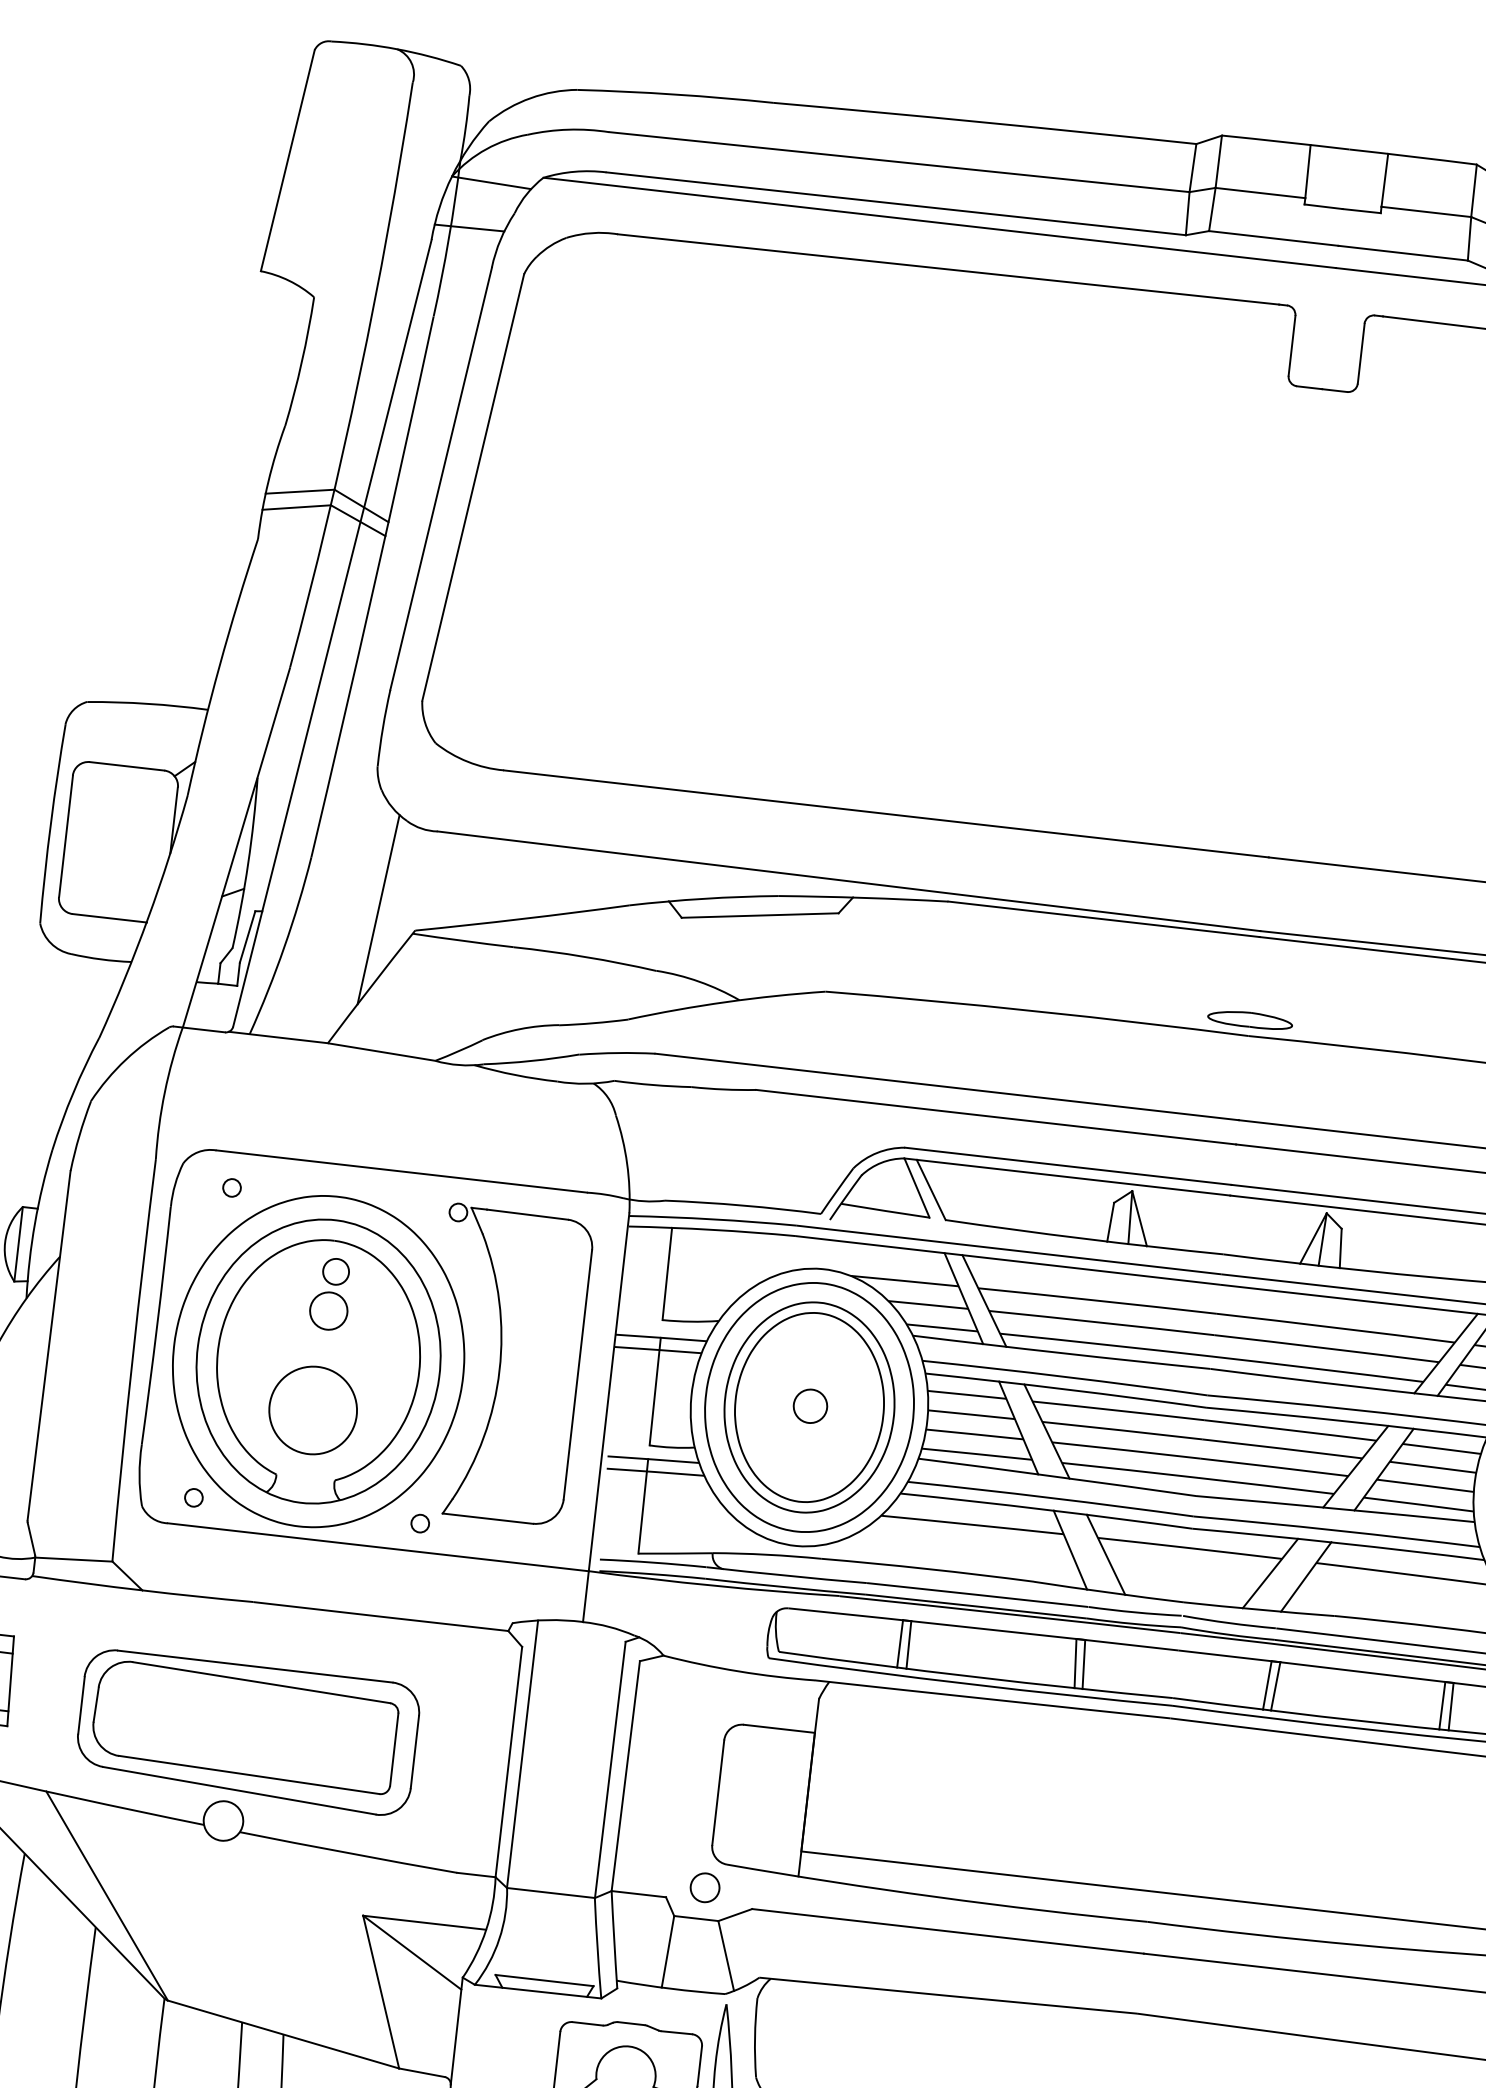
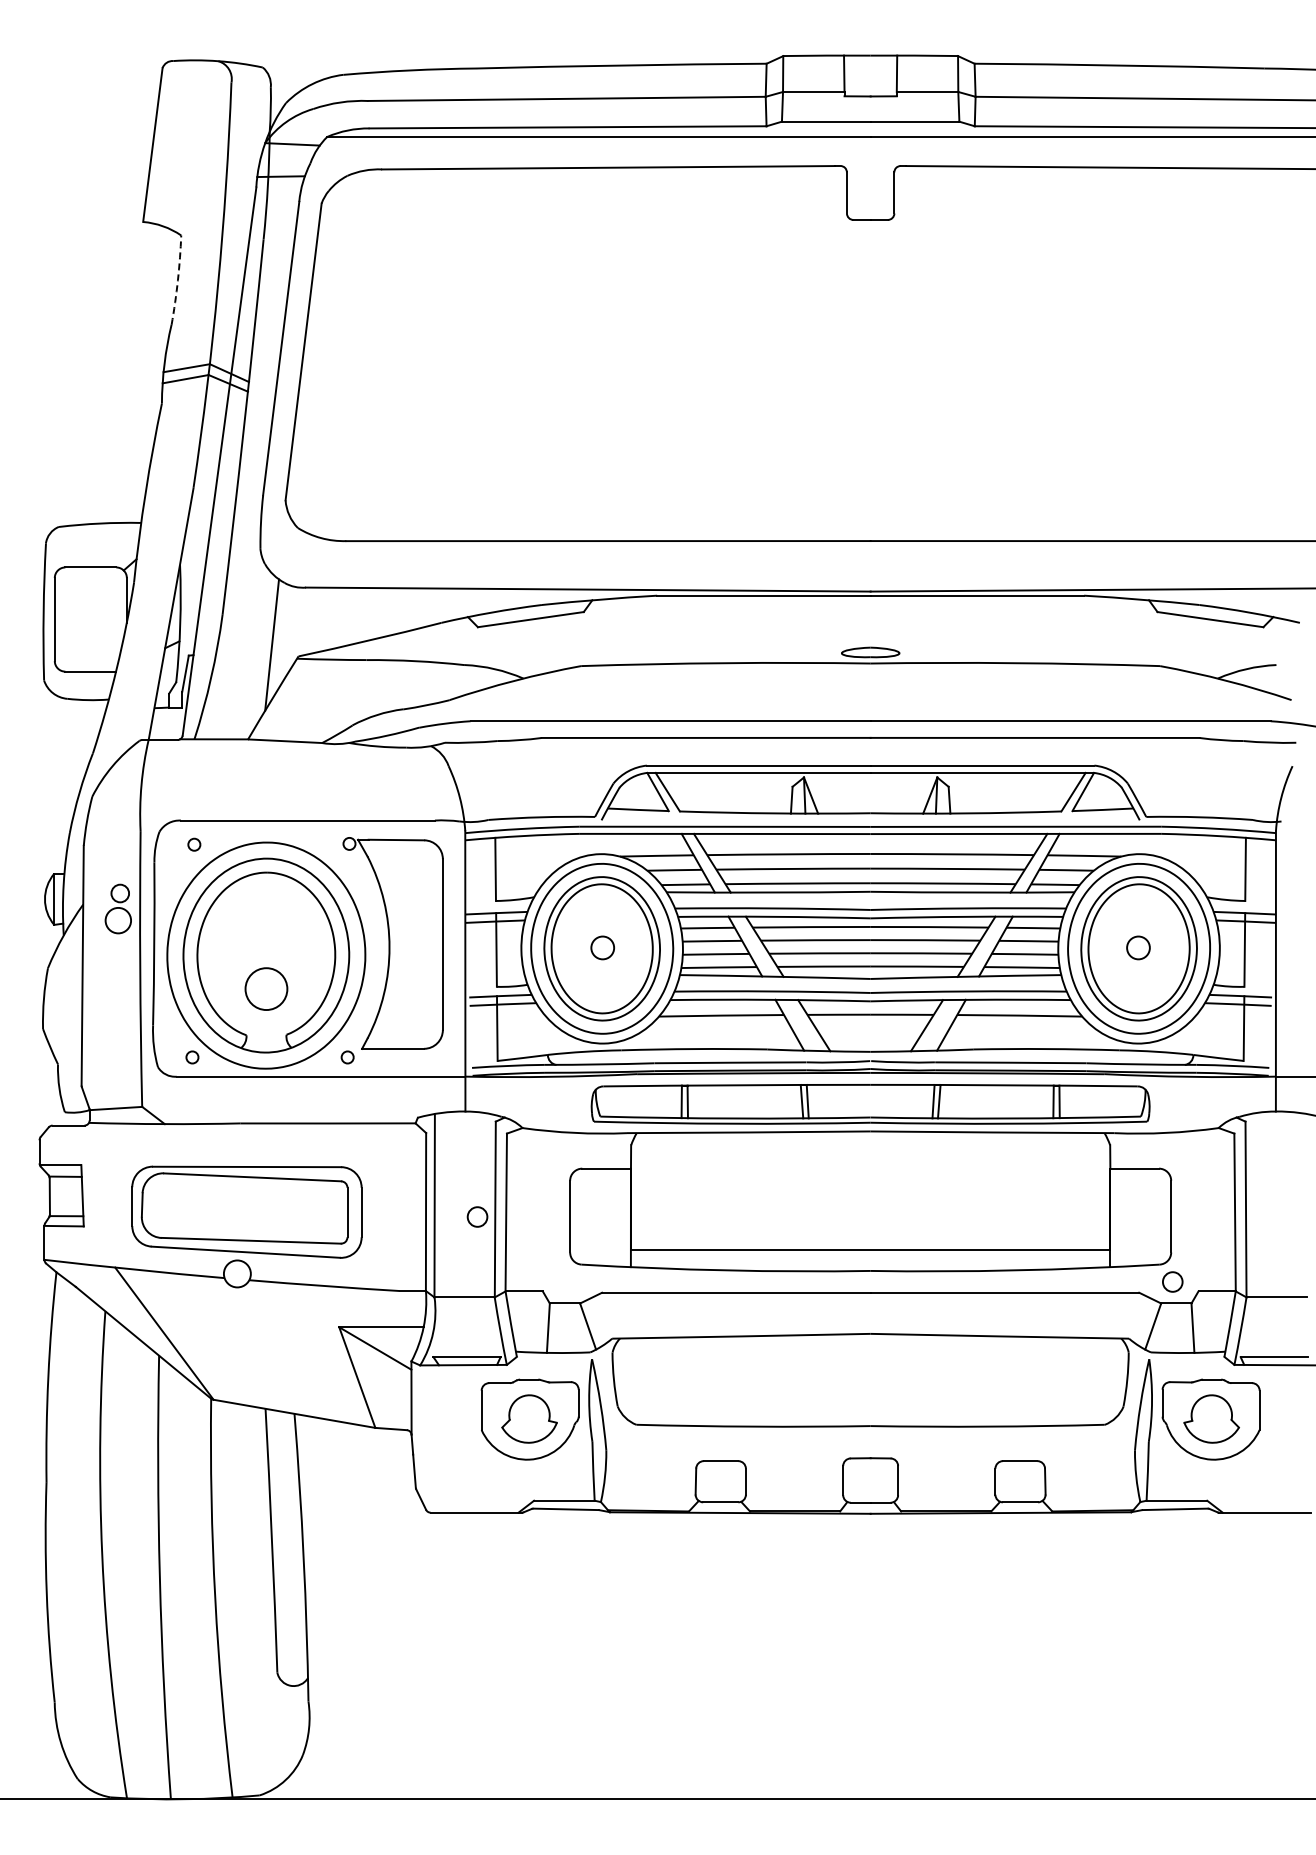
arc: (301, 362) -> (177, 280), solid -> dashed
part: (329, 1293) -> (117, 908), moved
circle: (313, 1409) -> (266, 988), size x0.7
circle: (705, 1887) -> (477, 1216), moved

